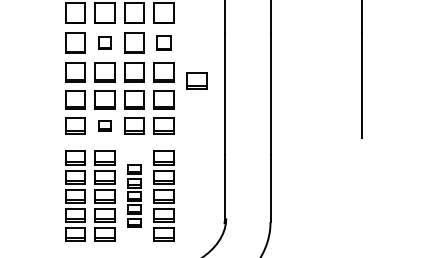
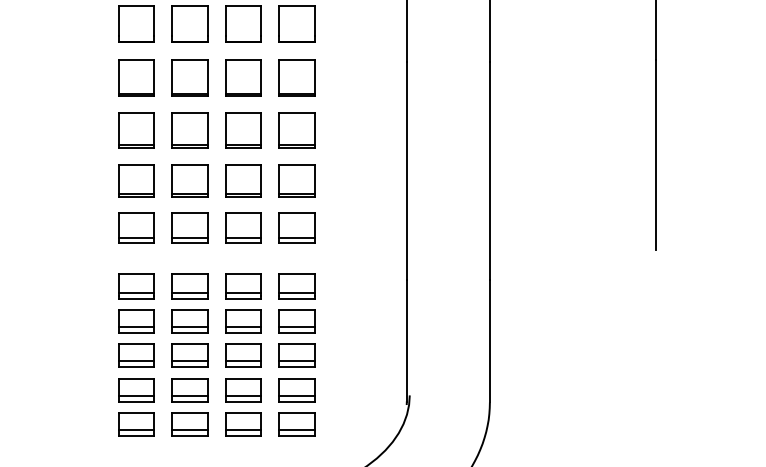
part: (104, 42) -> (189, 76), size x1.67
part: (163, 42) -> (296, 76), size x1.43
part: (196, 80) -> (355, 145), removed
part: (104, 125) -> (189, 227), size x1.67
part: (134, 195) -> (243, 353), size x1.43

